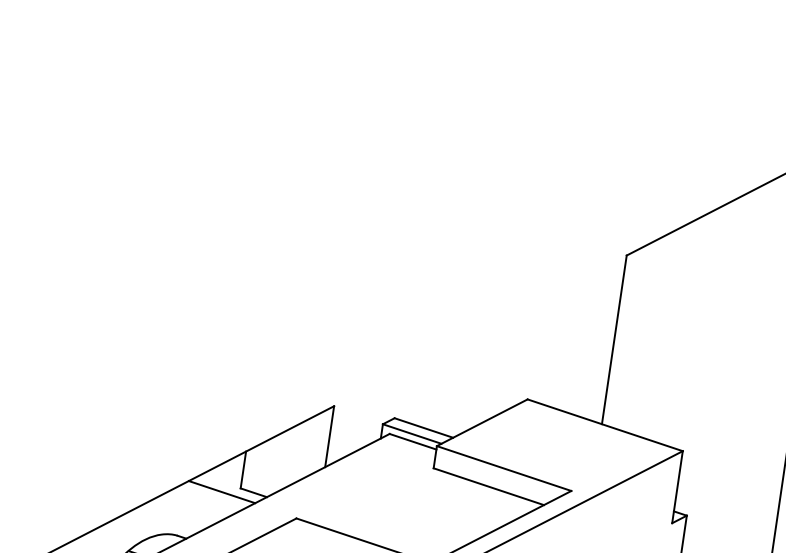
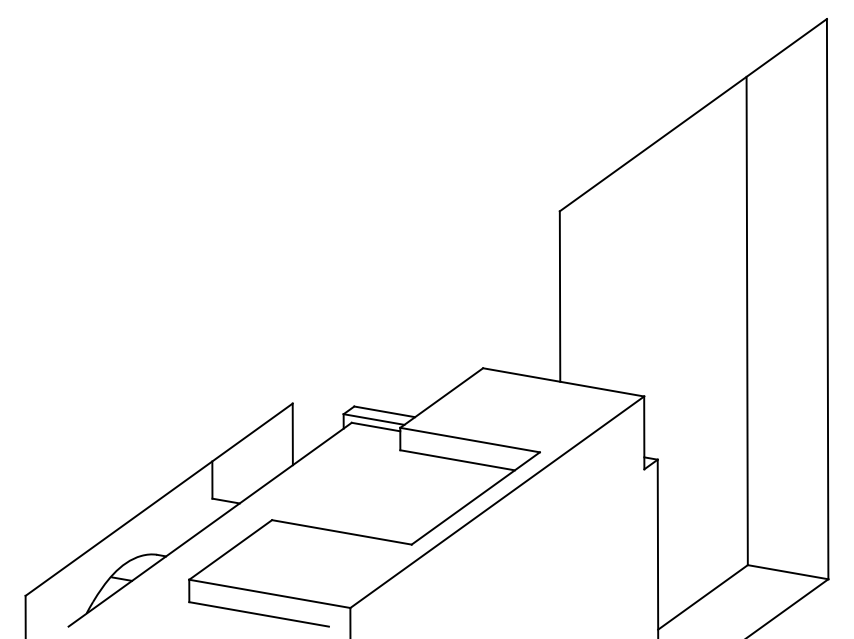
line: (221, 492) -> (194, 505), removed

